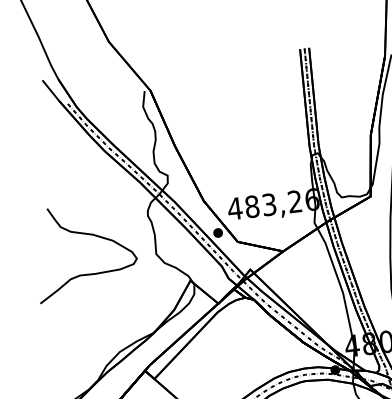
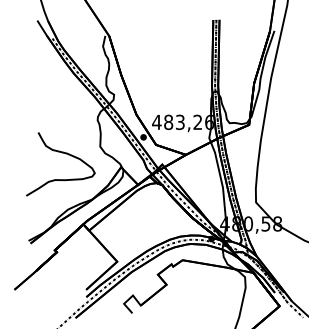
curve: (84, 235) -> (61, 153), moved

